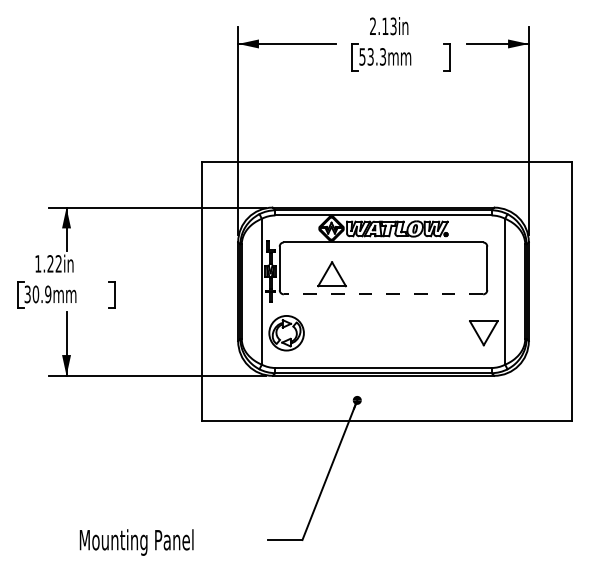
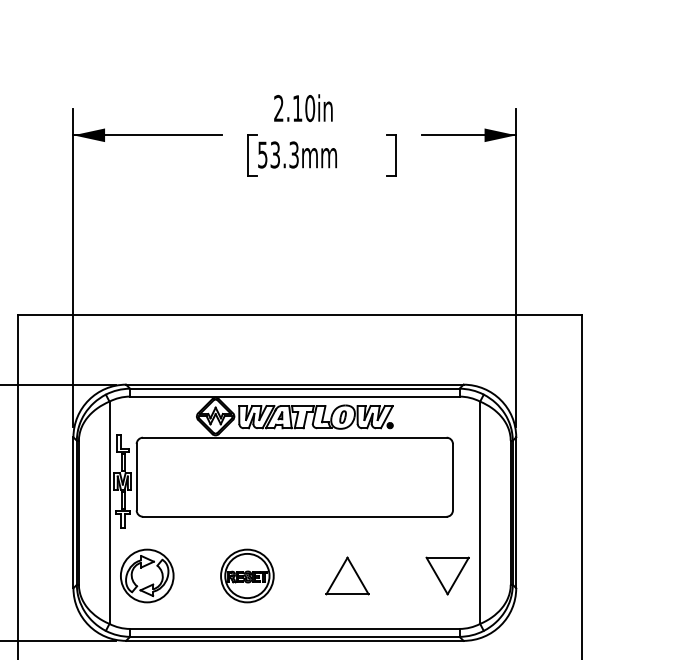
text: (393, 26) -> (310, 108), 2.13in -> 2.10in
part: (331, 274) -> (346, 576), moved
line: (383, 294) -> (294, 516), dashed -> solid
part: (352, 333) -> (247, 576), added

